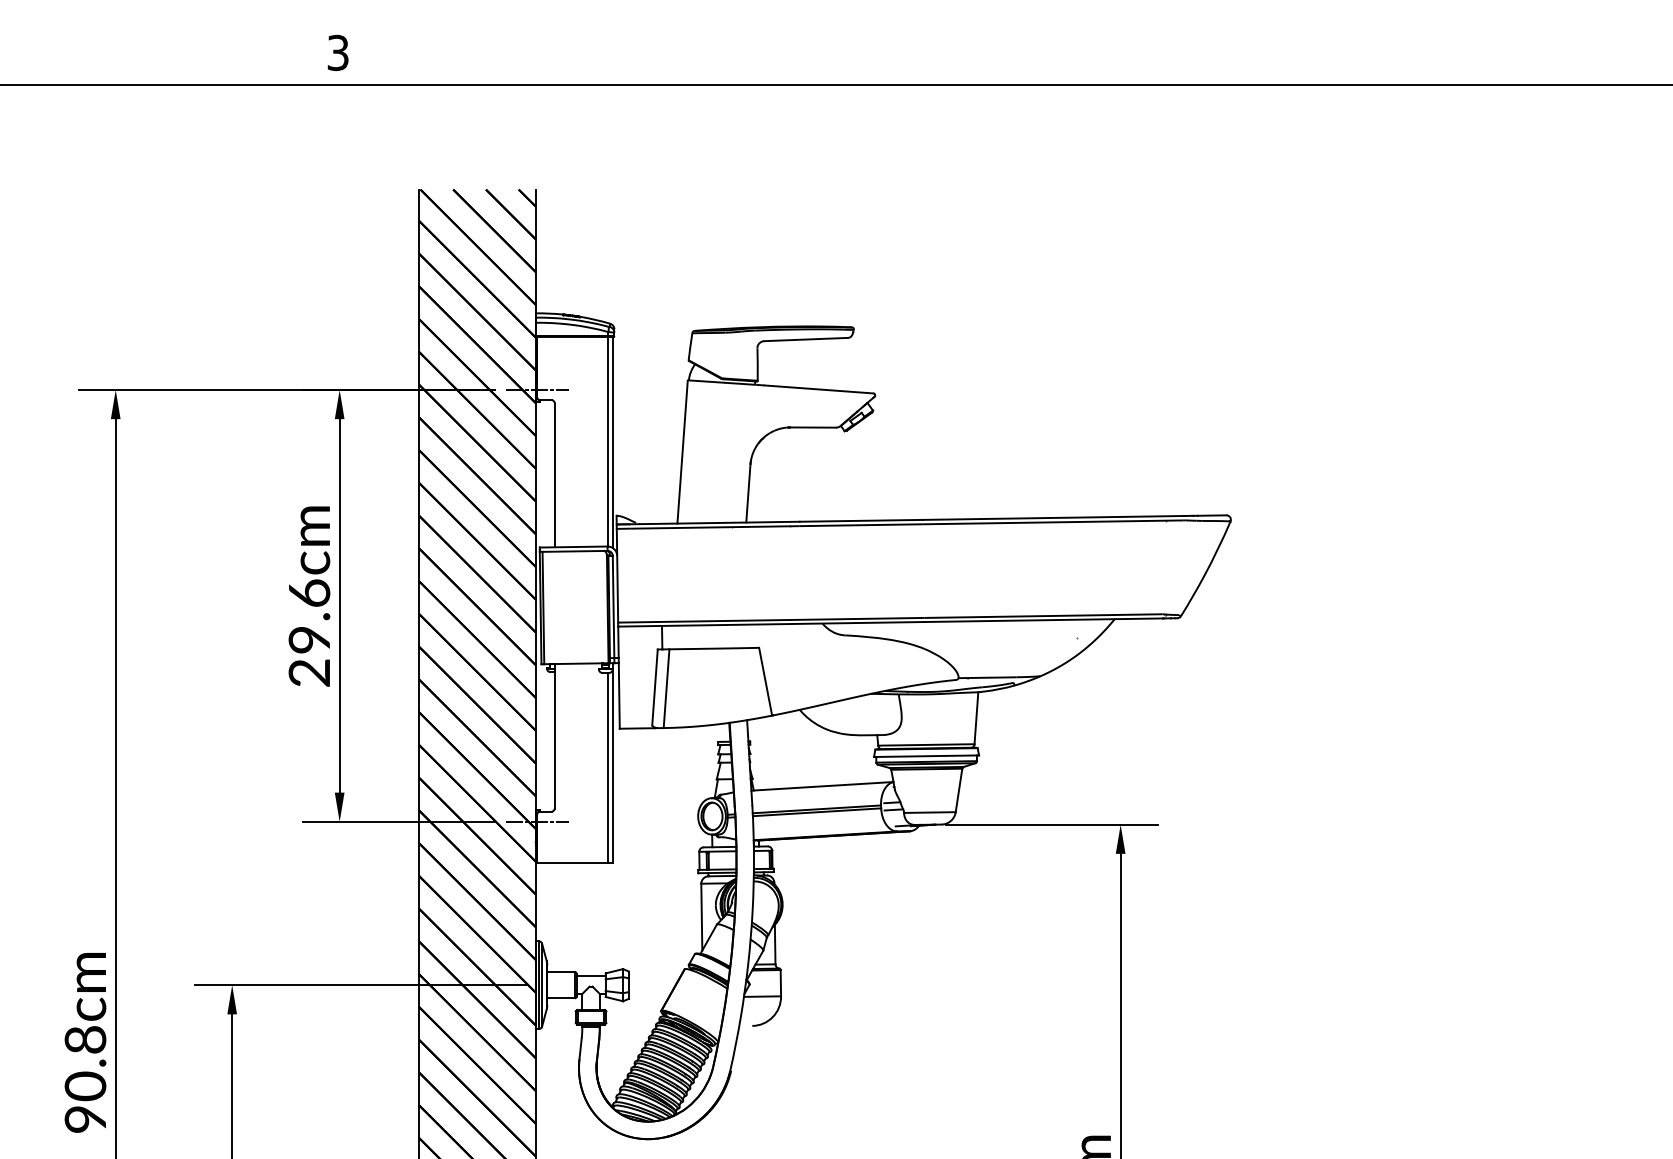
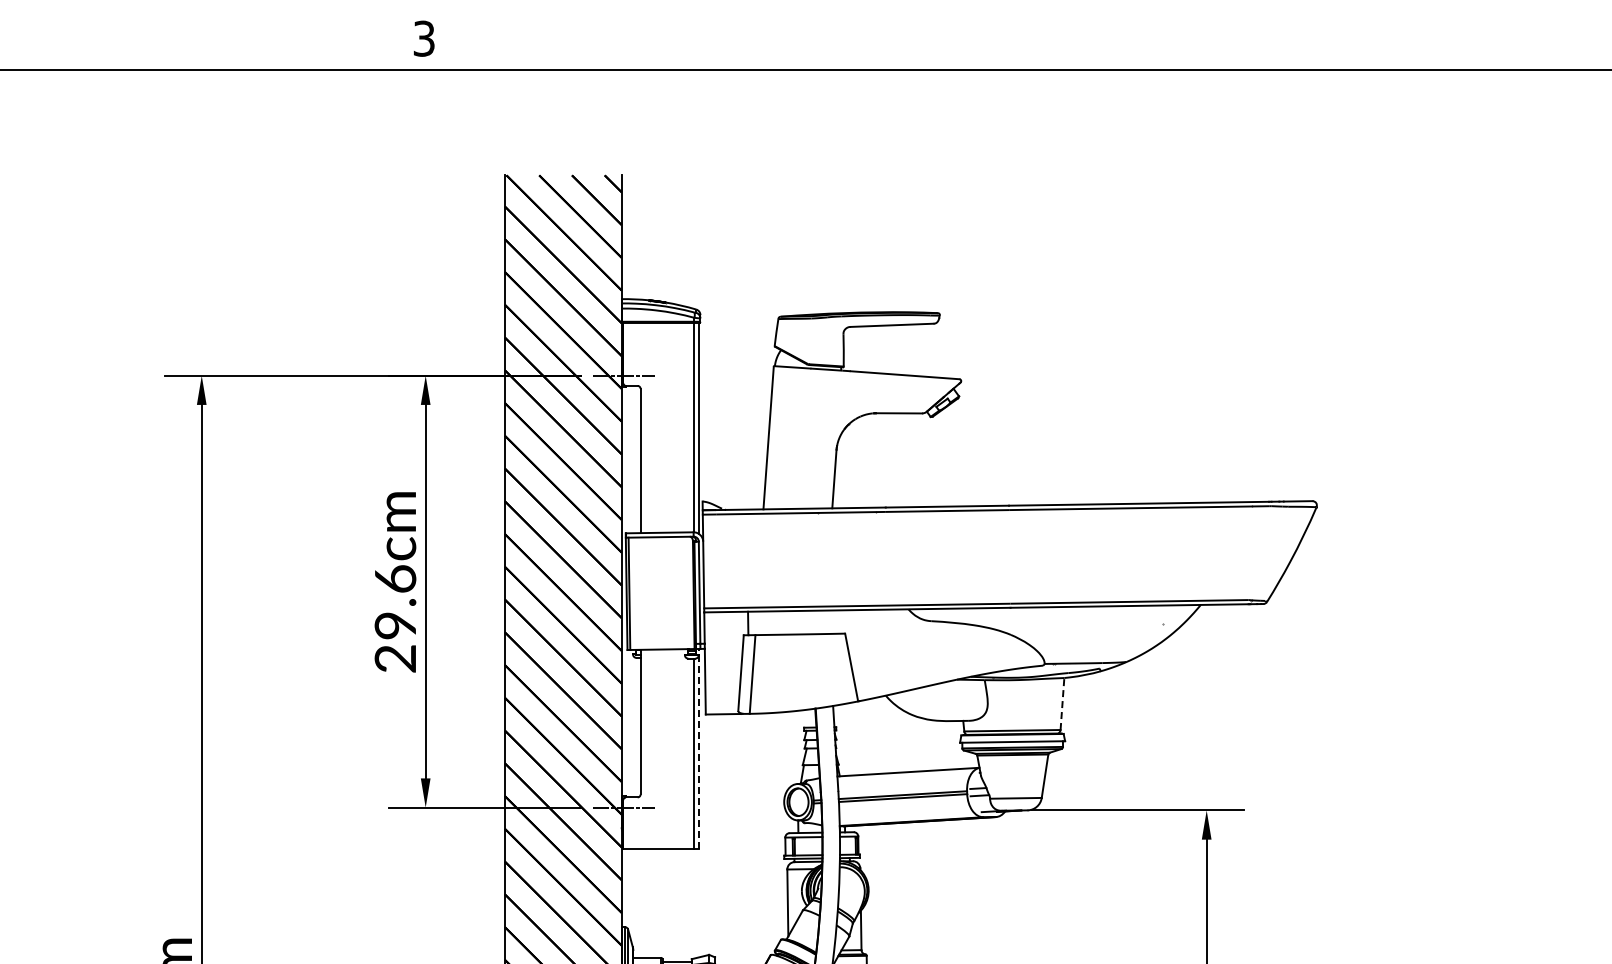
line: (976, 717) -> (1062, 703), solid -> dashed
line: (612, 762) -> (698, 748), solid -> dashed

